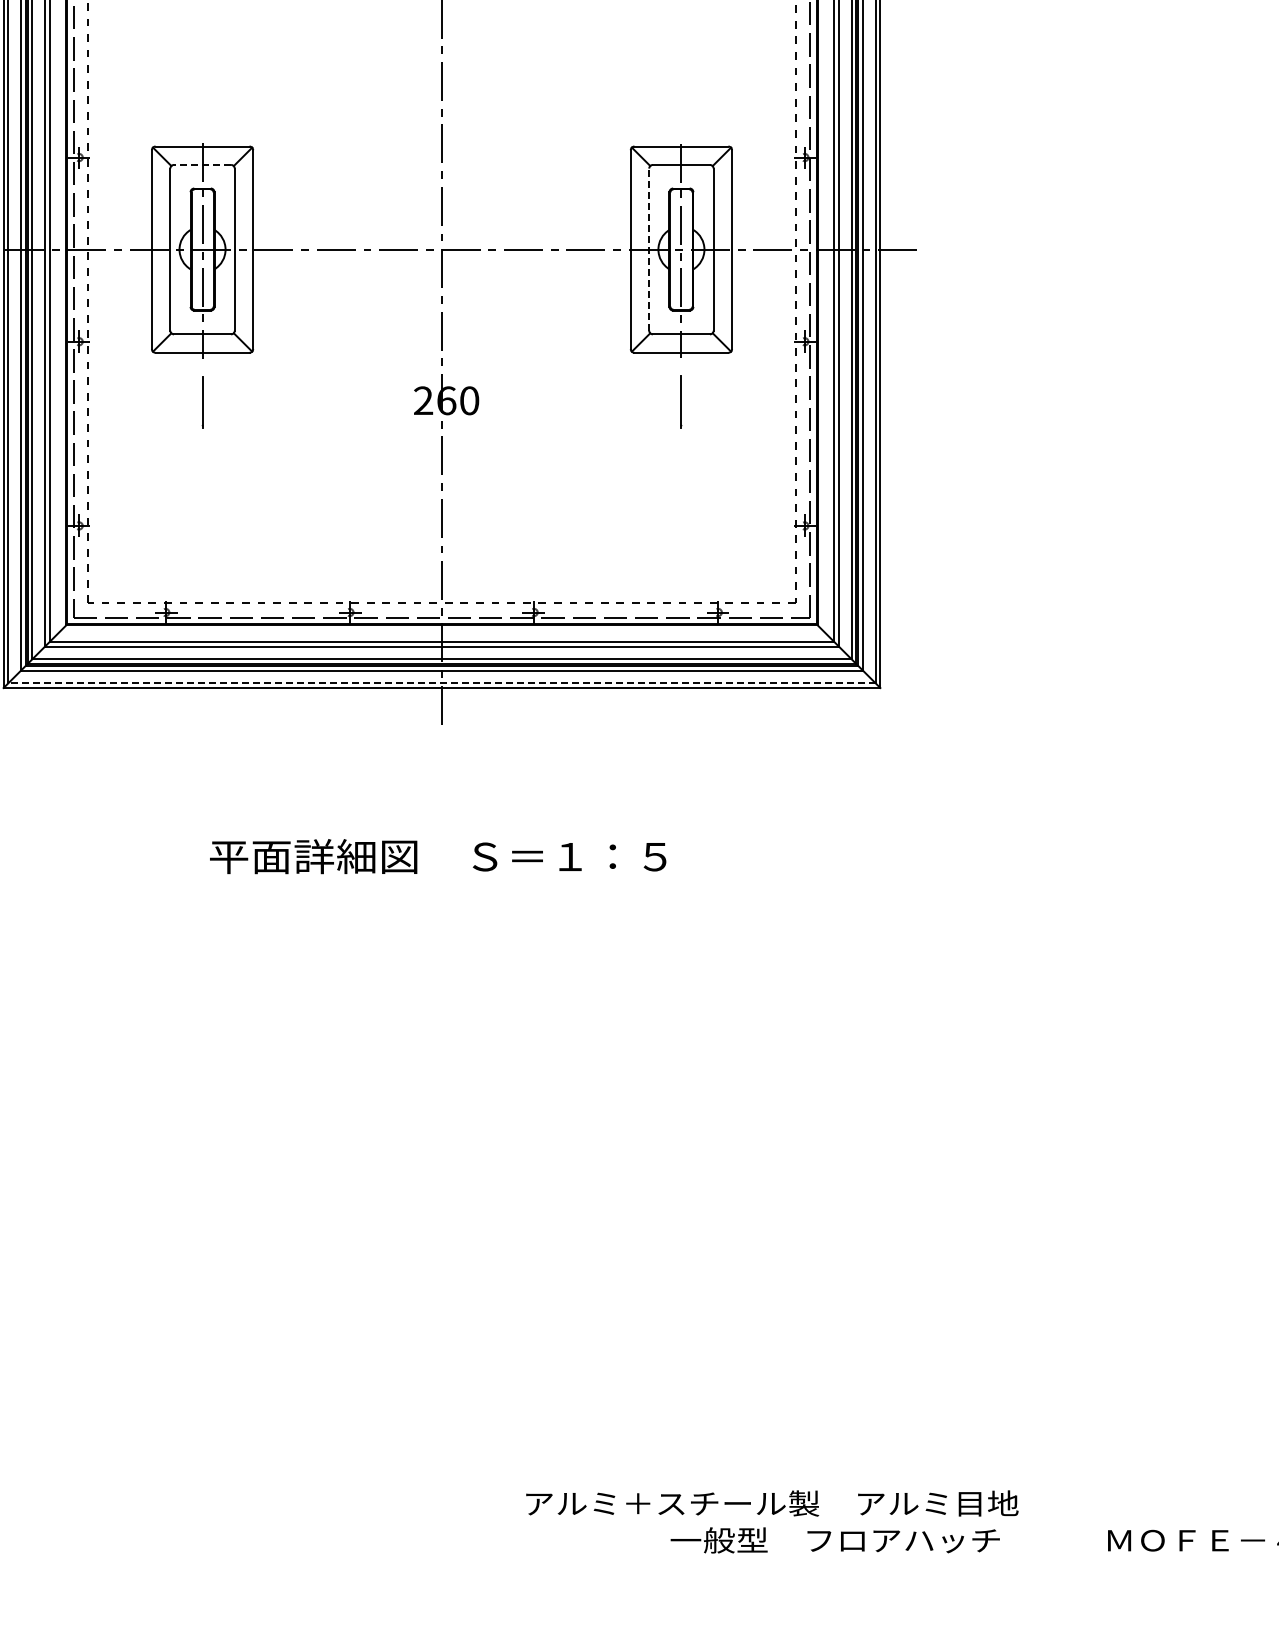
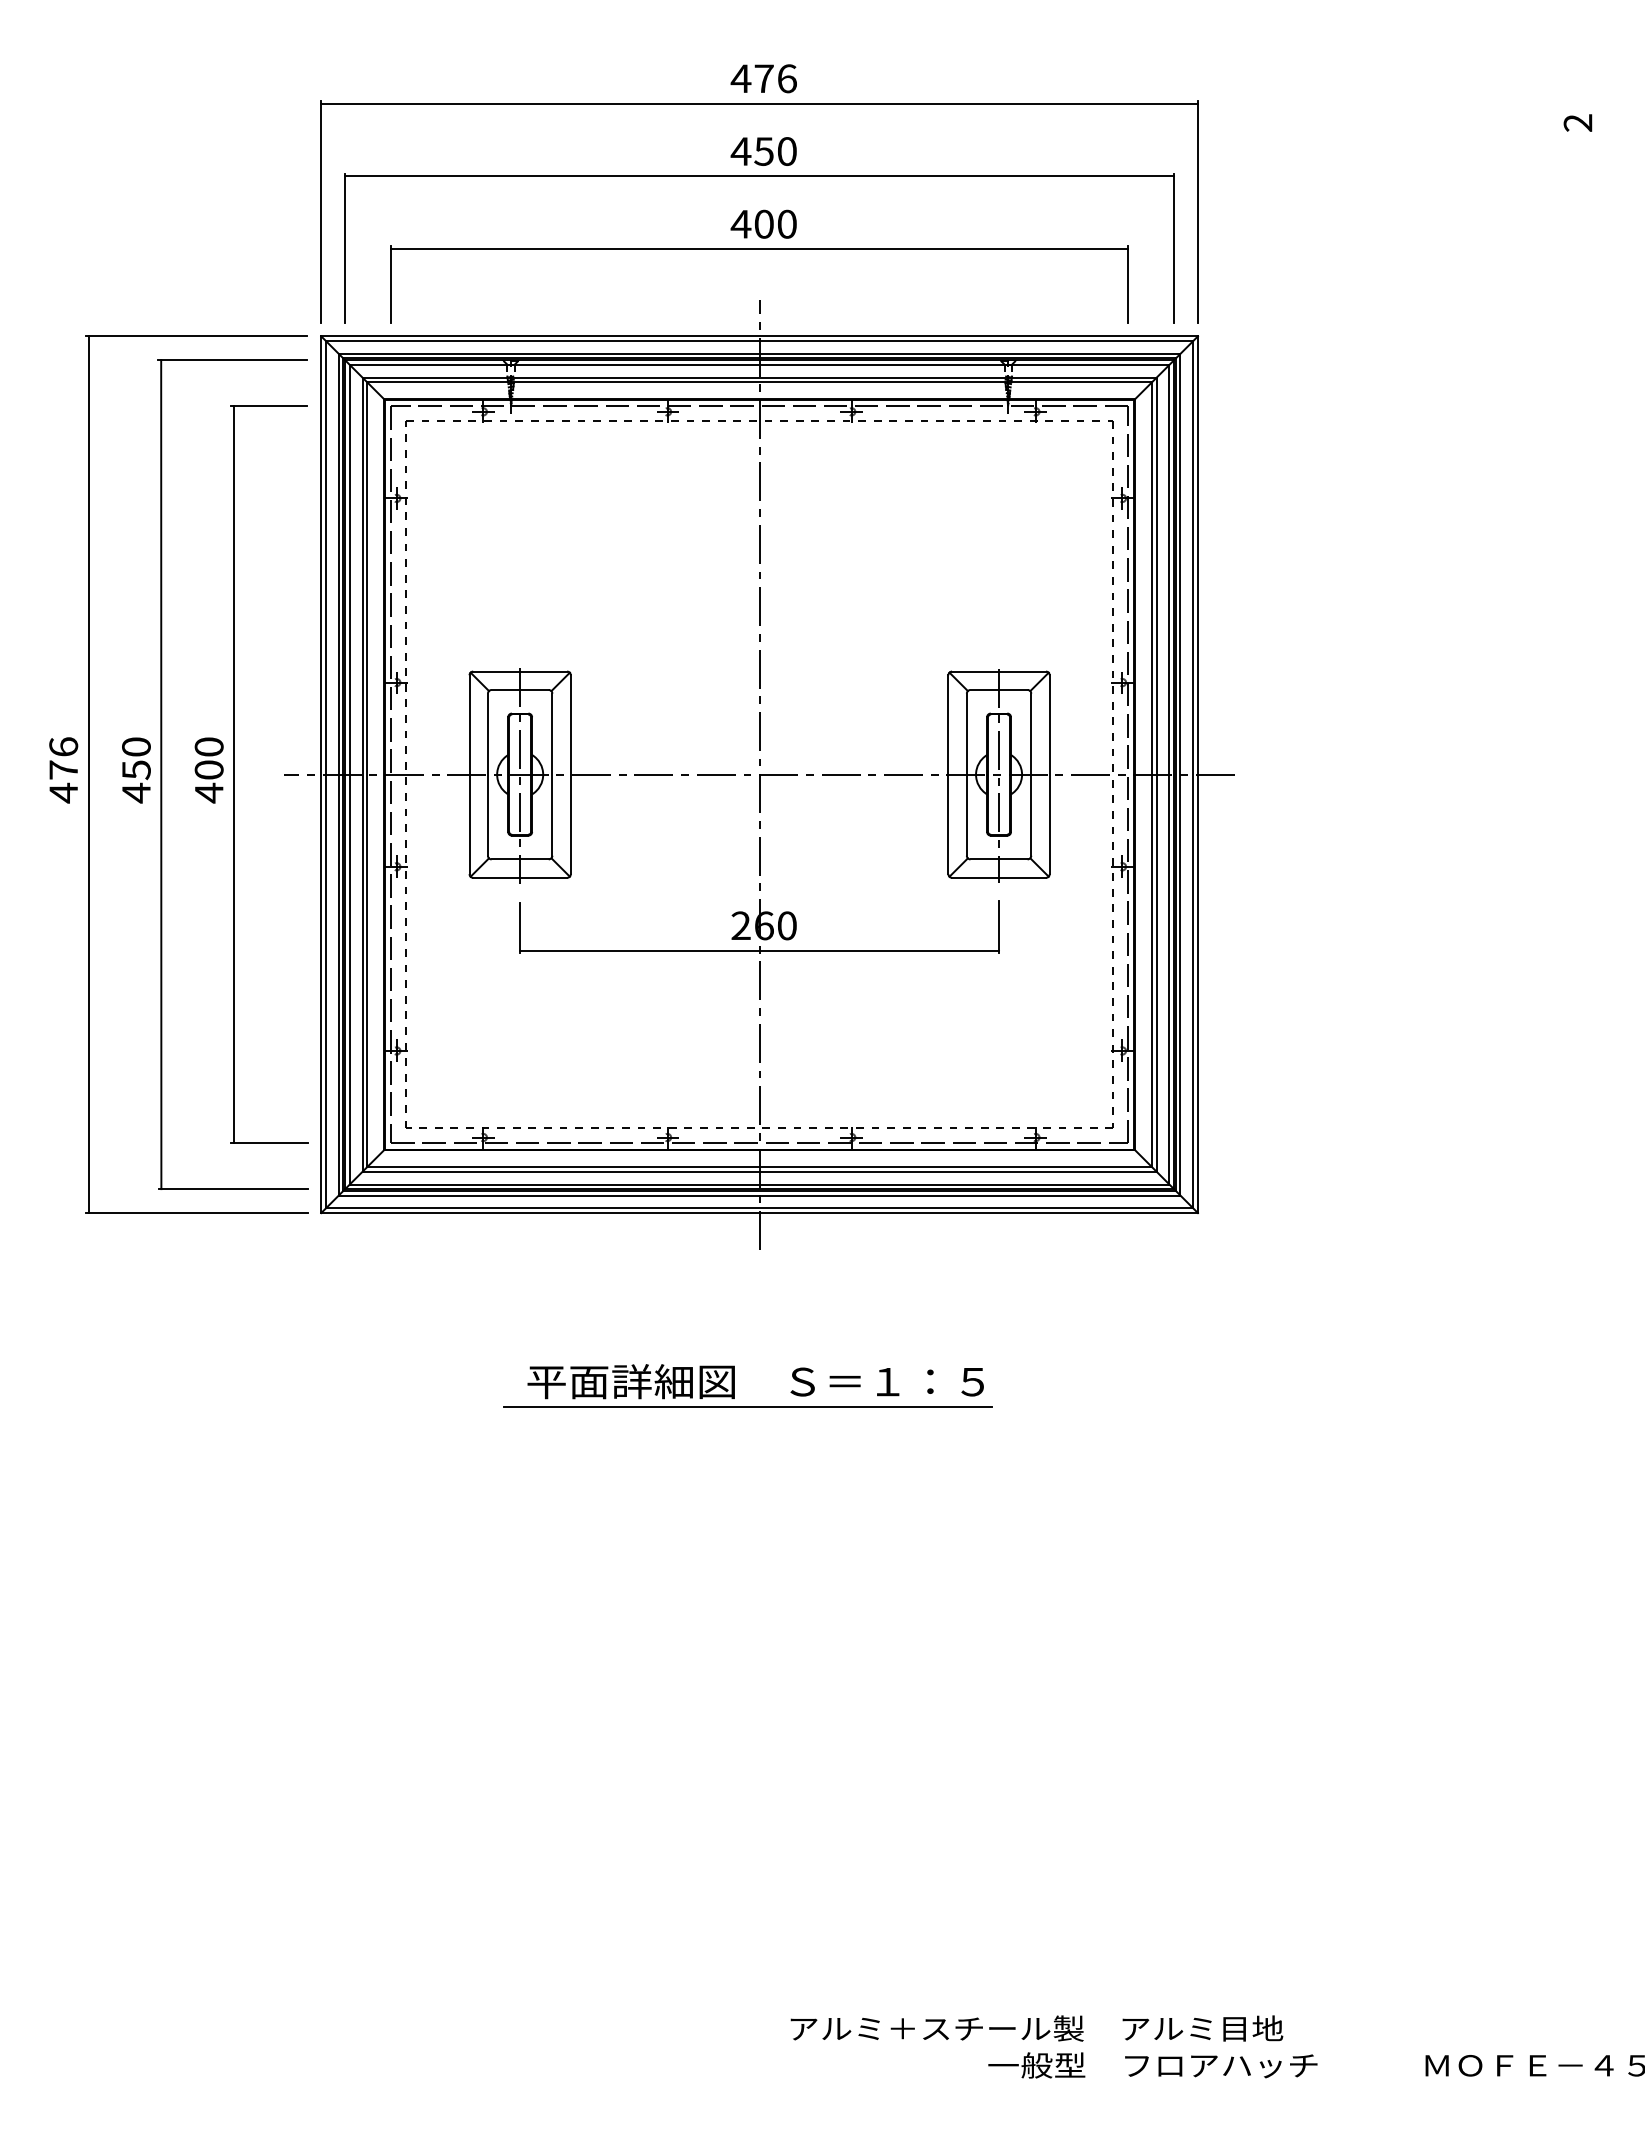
line: (202, 164) -> (520, 689), dashed -> solid
line: (648, 249) -> (966, 774), dashed -> solid
line: (441, 425) -> (759, 950), added
line: (441, 683) -> (759, 1208), dashed -> solid
line: (429, 882) -> (747, 1407), added
text: (771, 1503) -> (1036, 2028), moved

